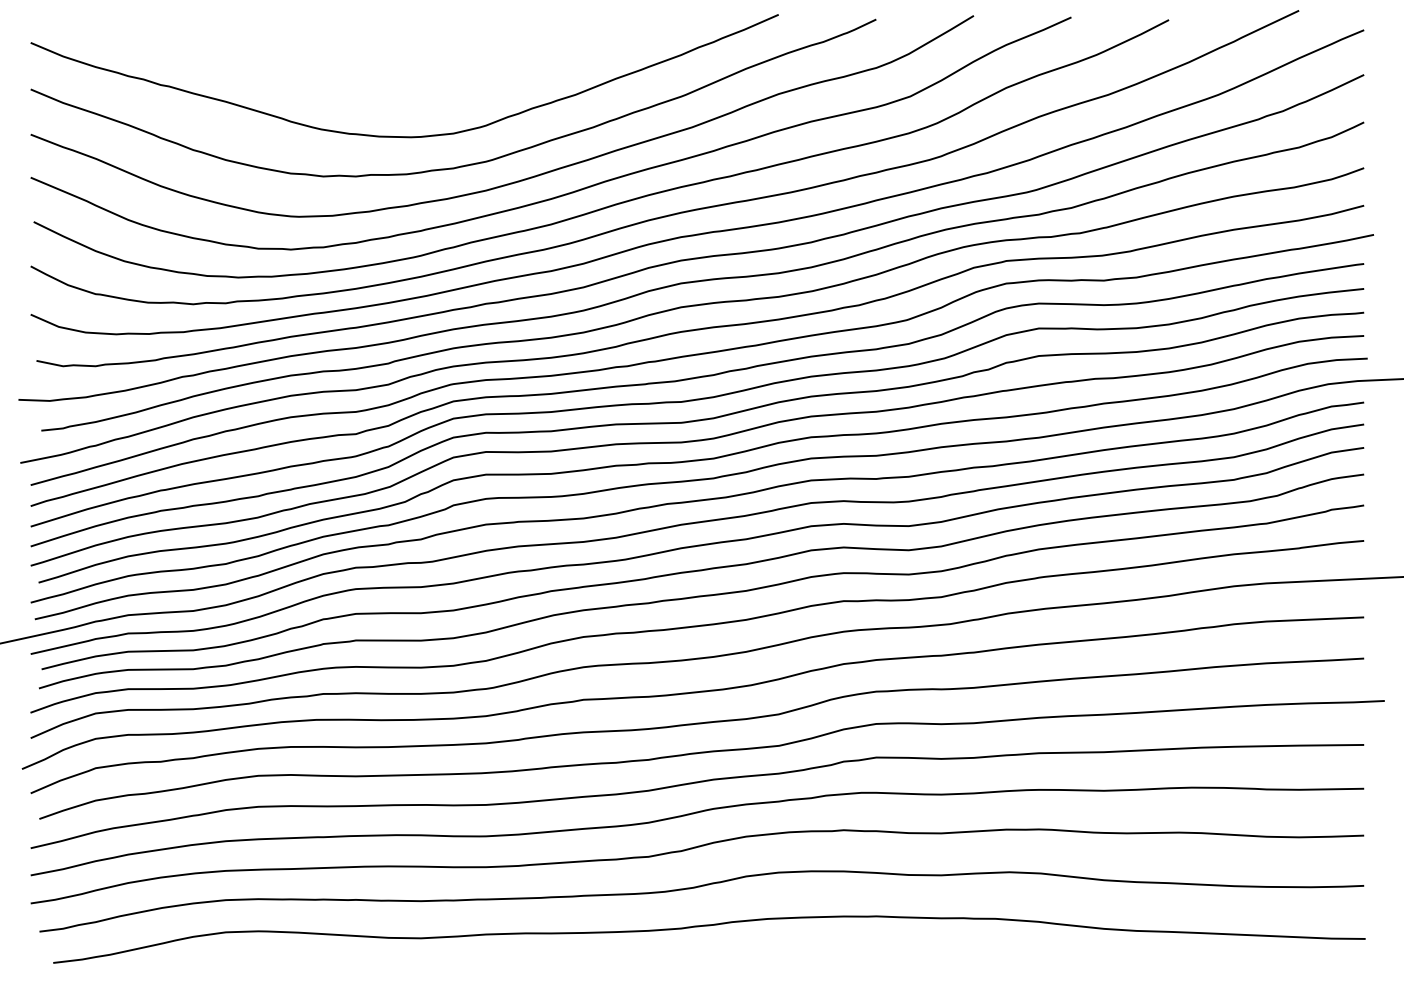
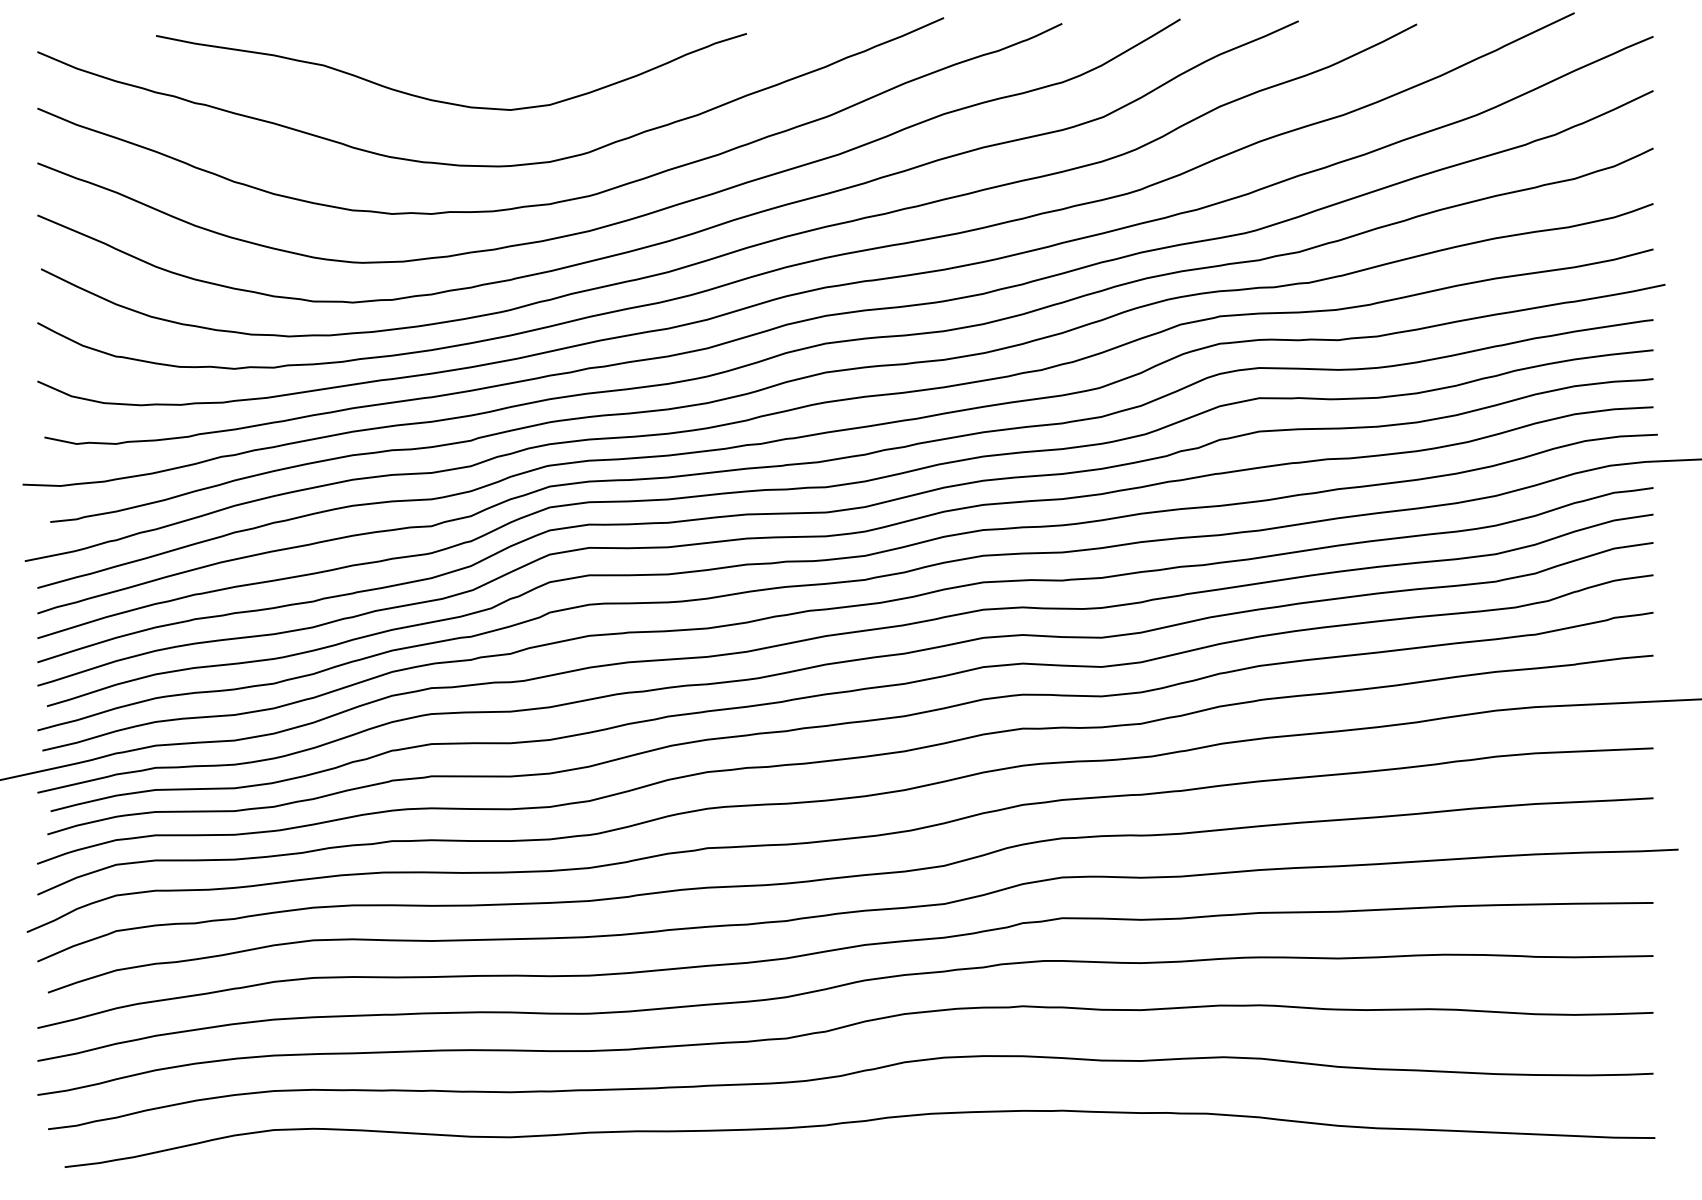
curve: (367, 83) -> (445, 101), added

